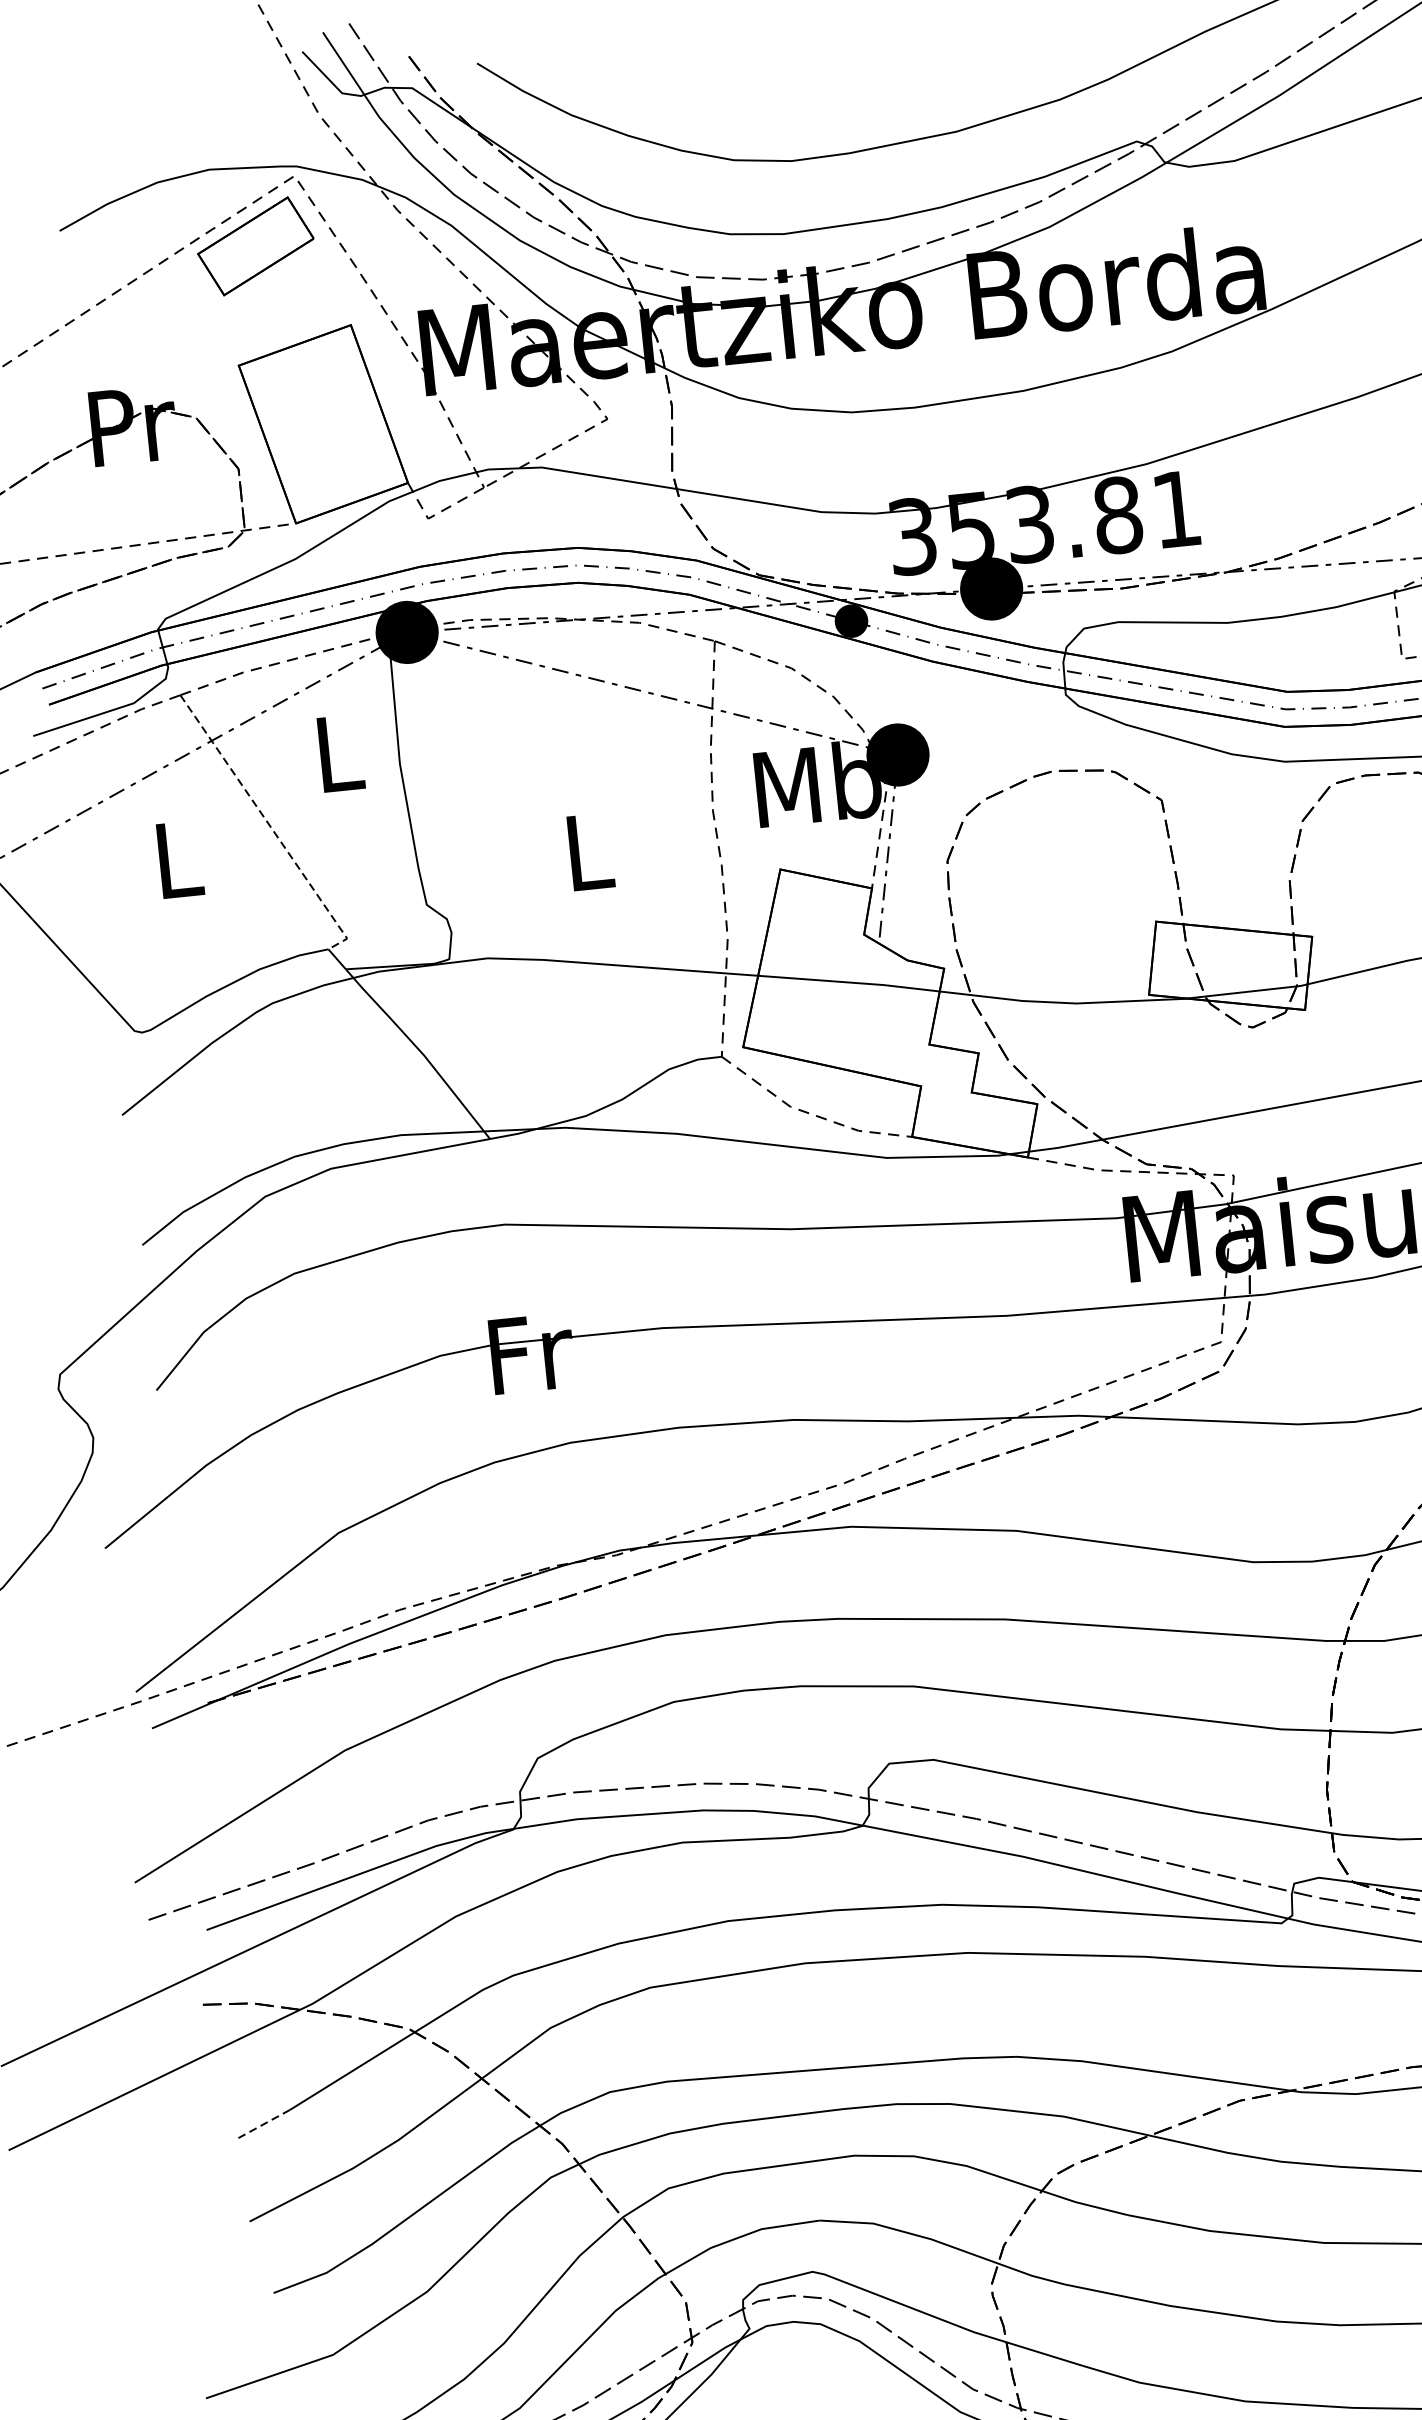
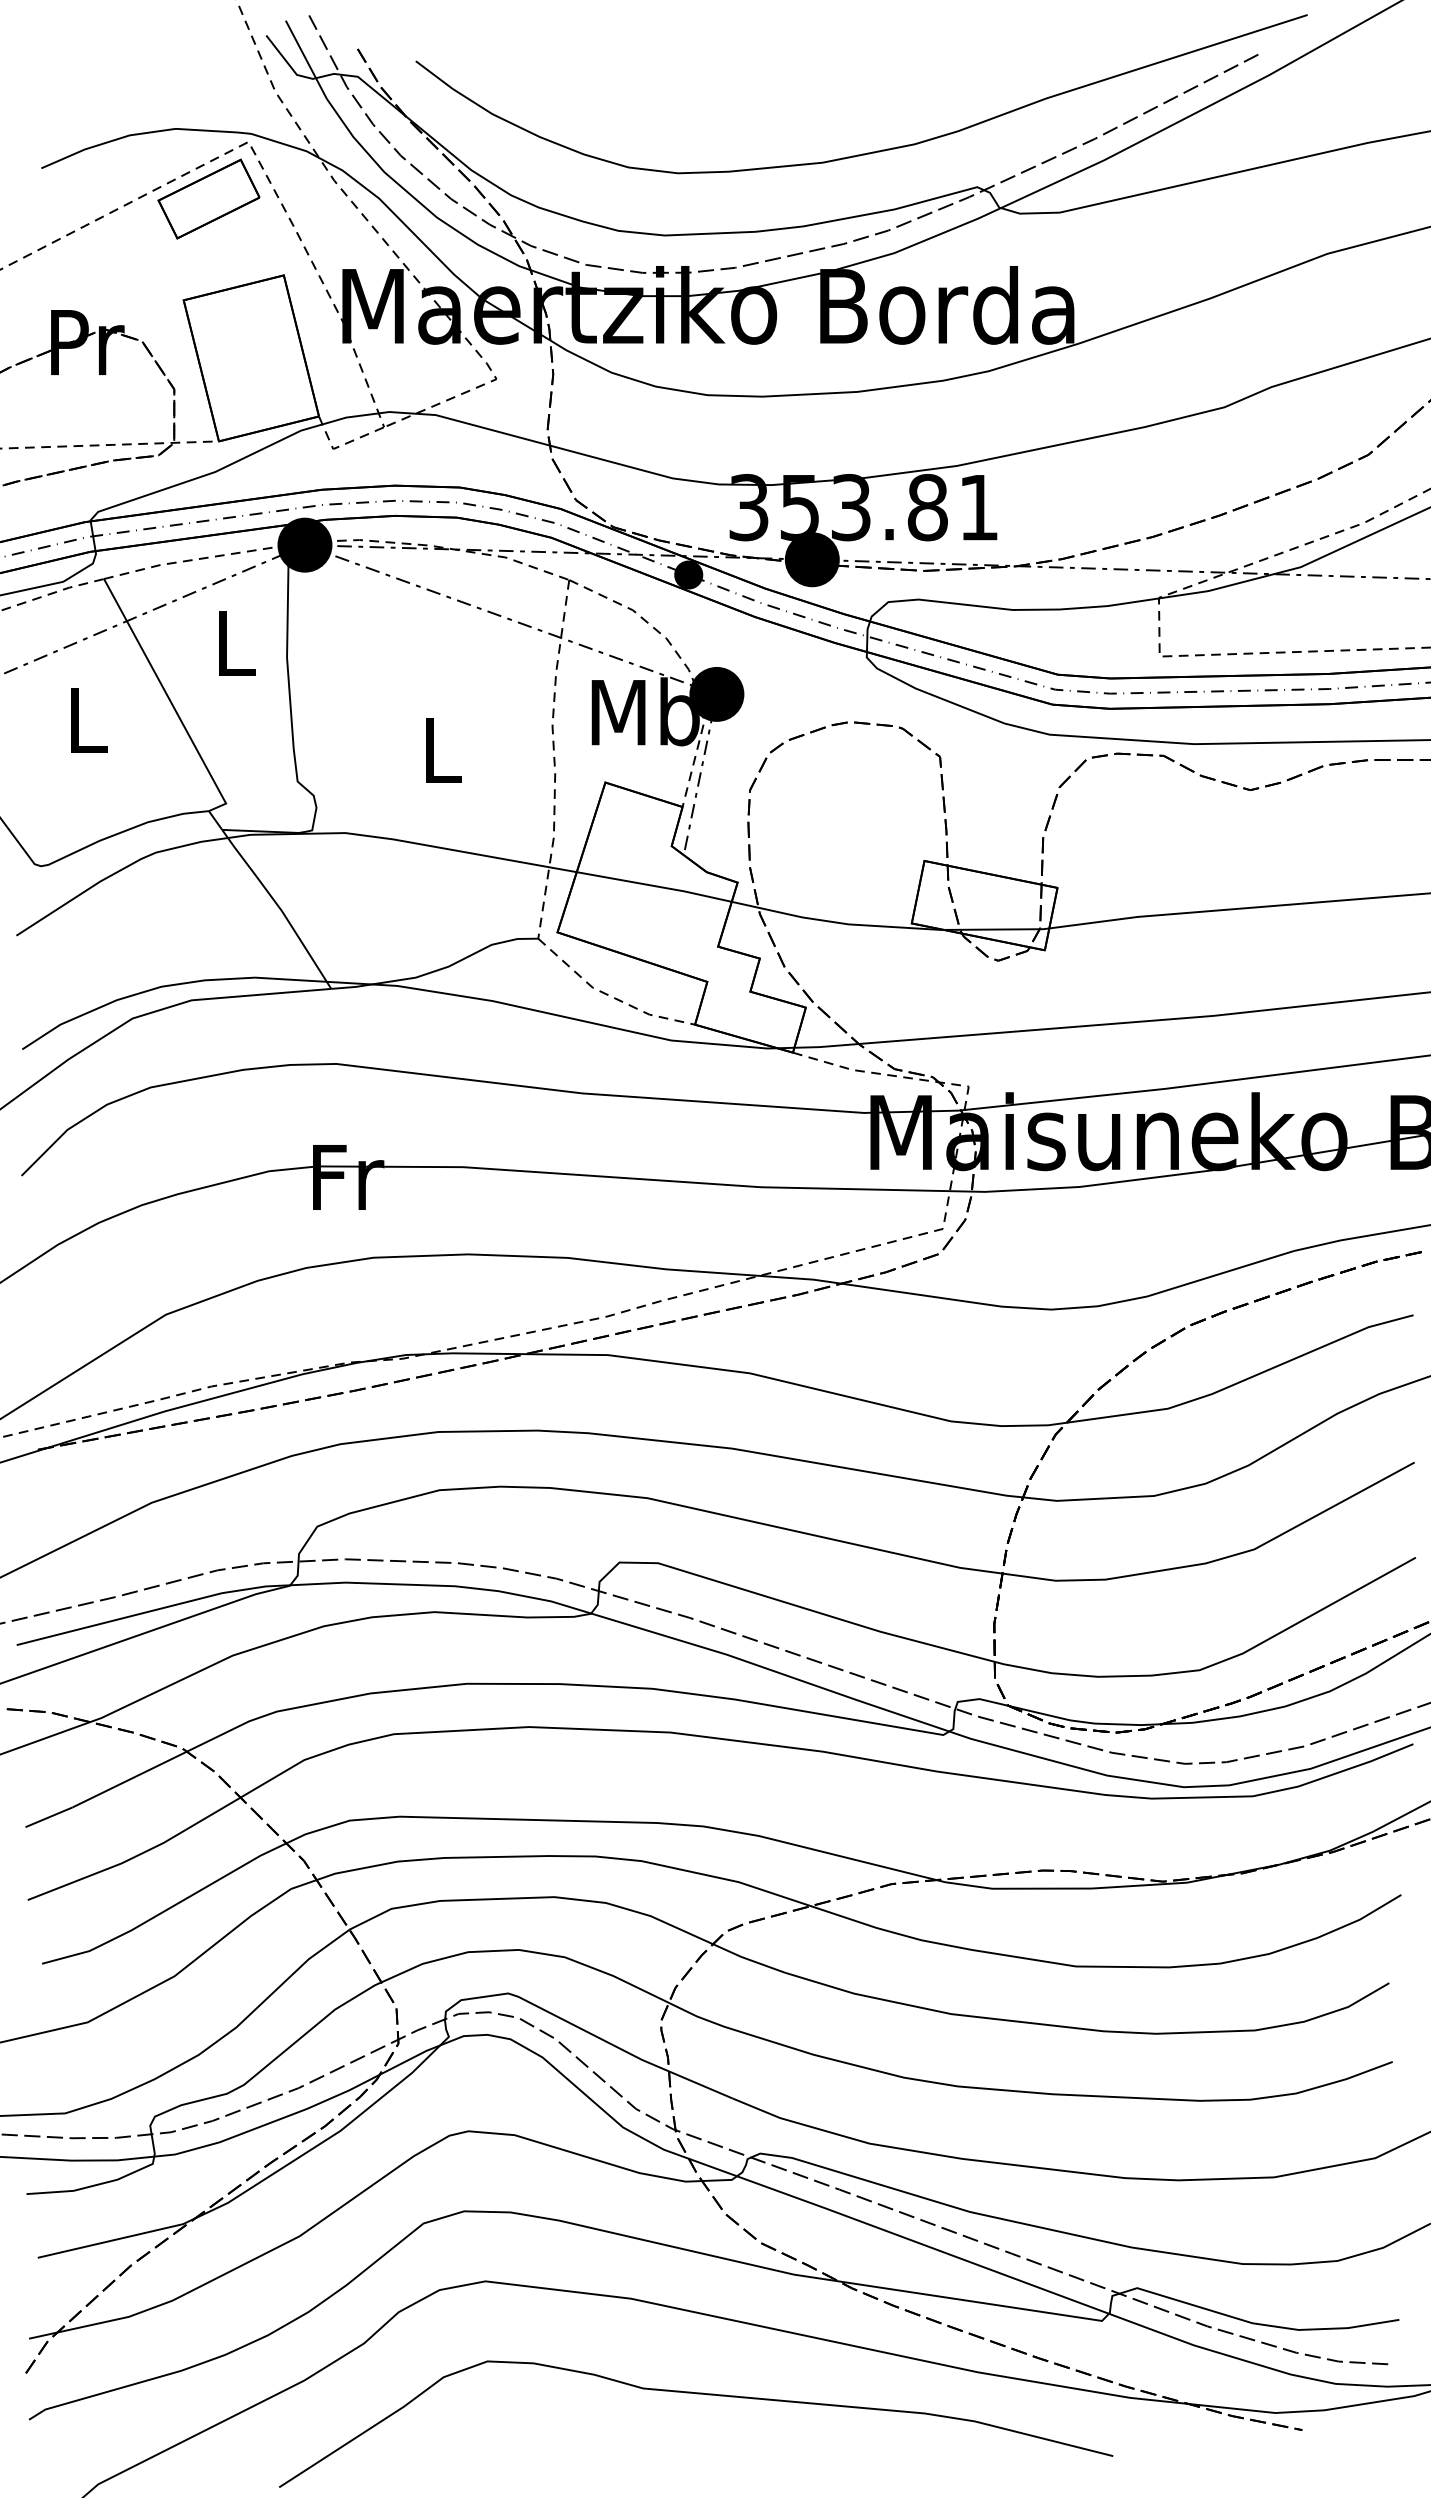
line: (269, 826) -> (169, 700), dashed -> solid
line: (263, 2124) -> (48, 1817), dashed -> solid

